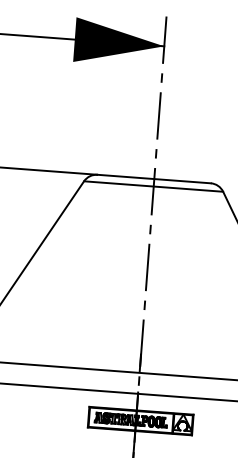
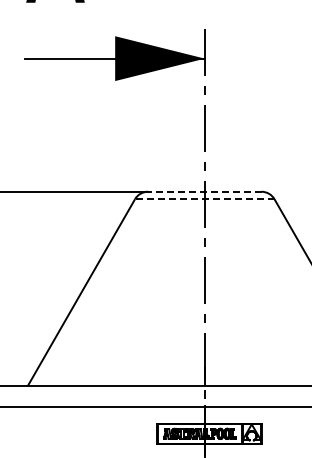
line: (153, 178) -> (204, 191), solid -> dashed
line: (153, 186) -> (204, 199), solid -> dashed

